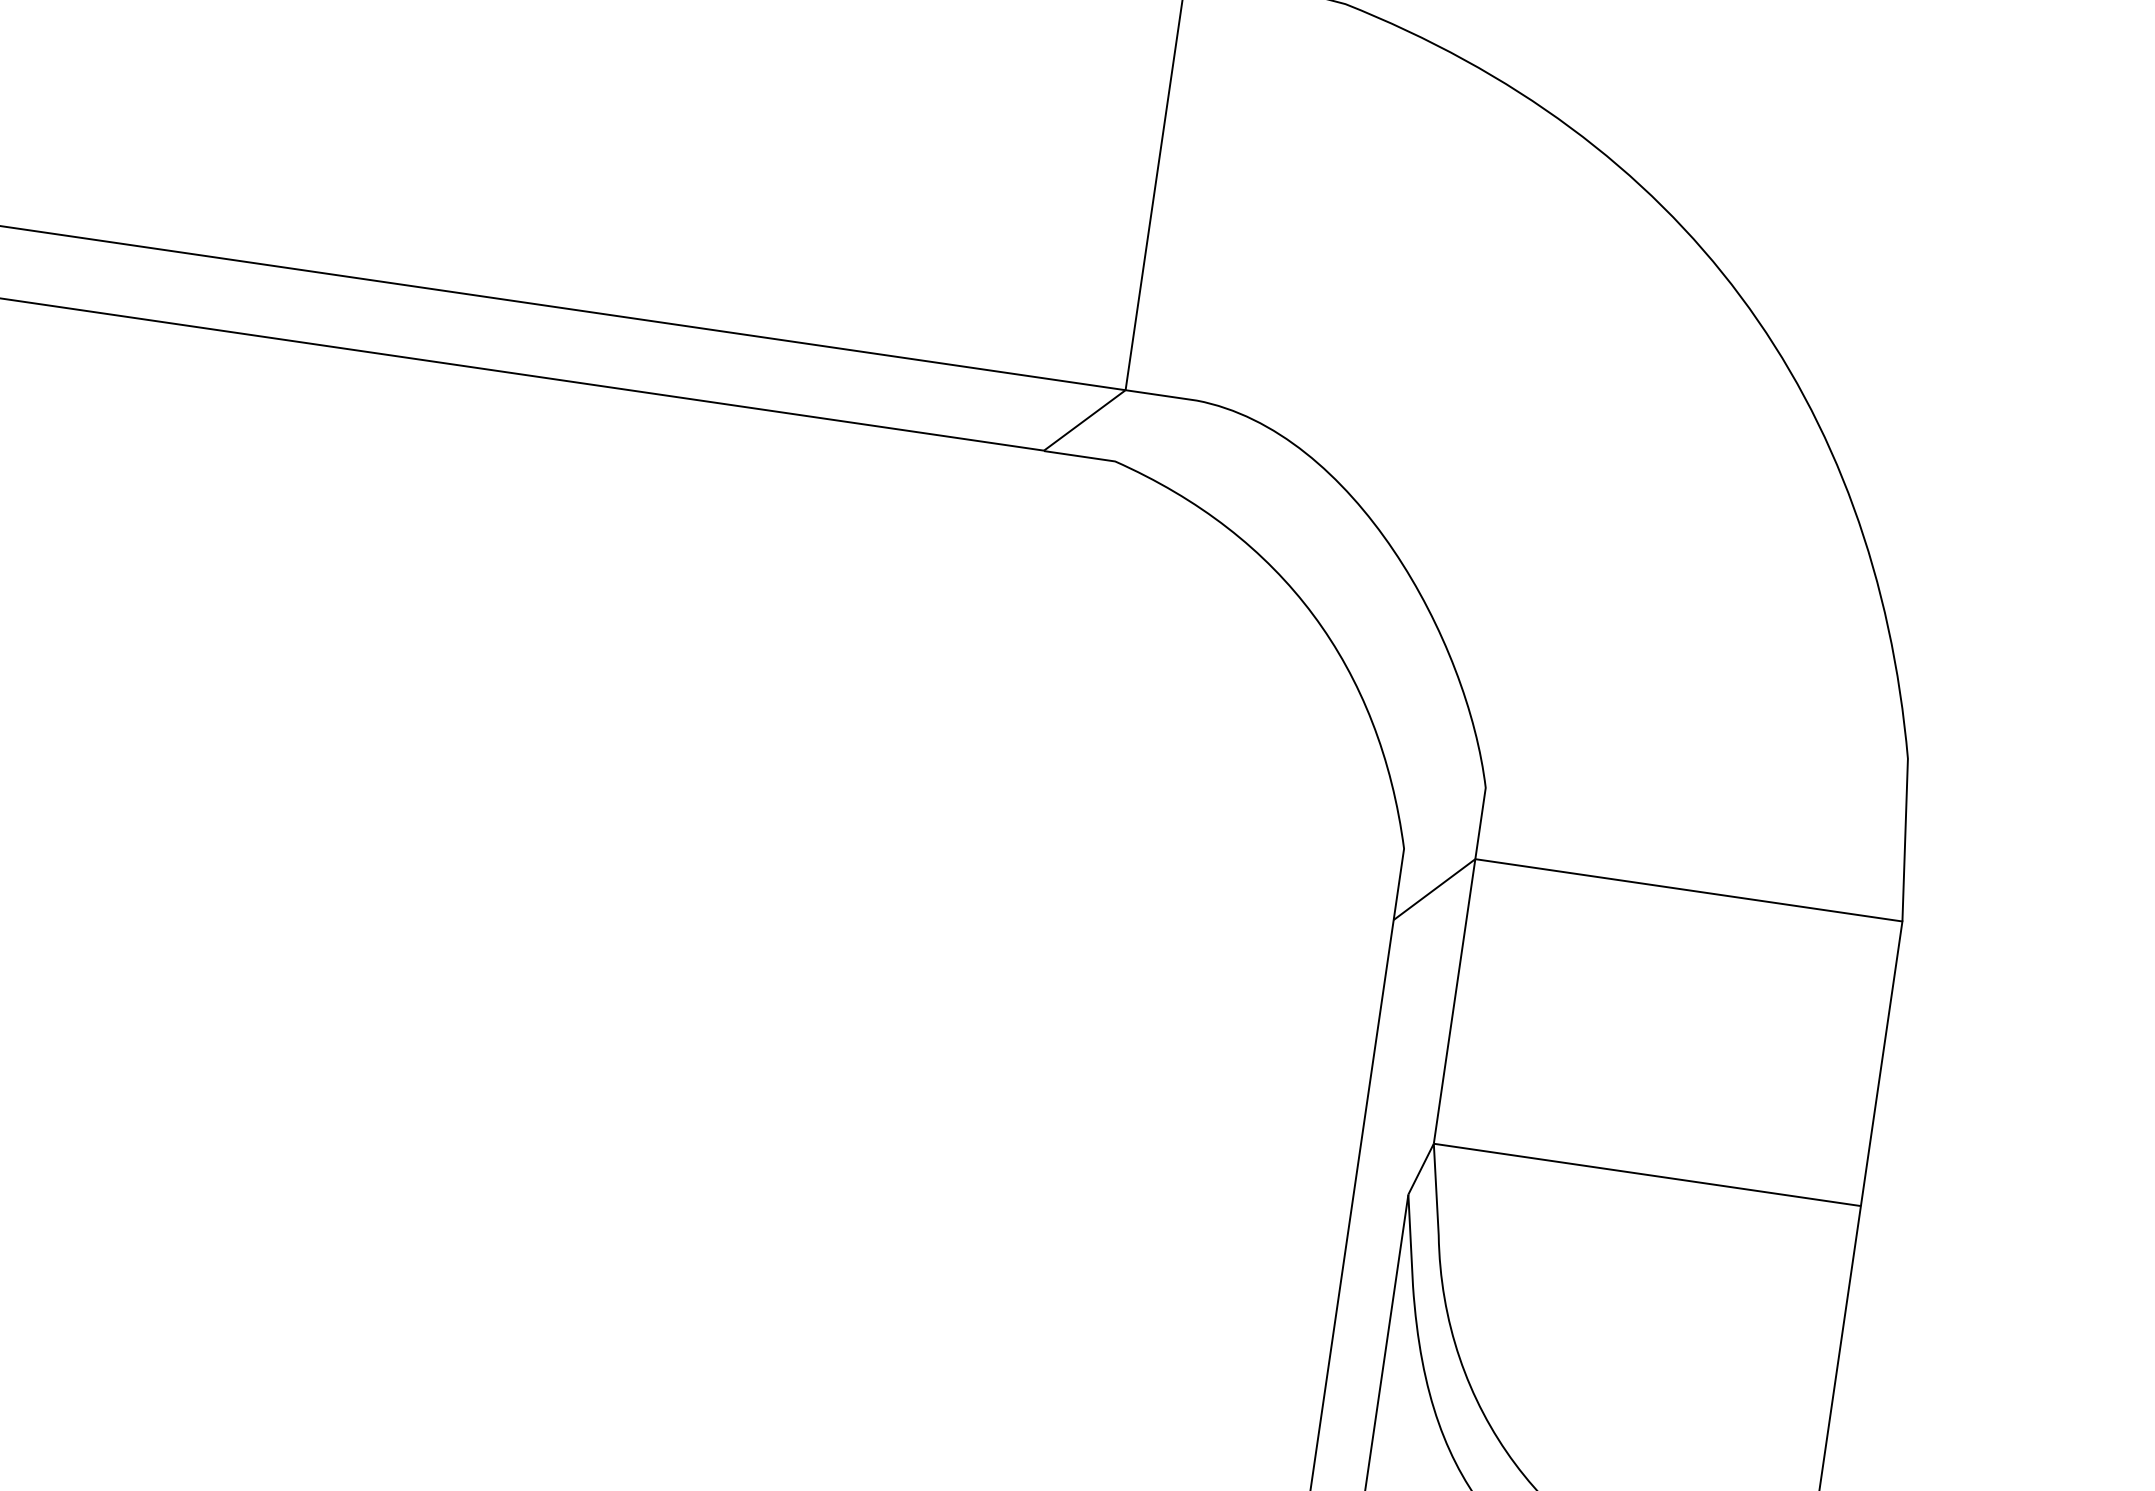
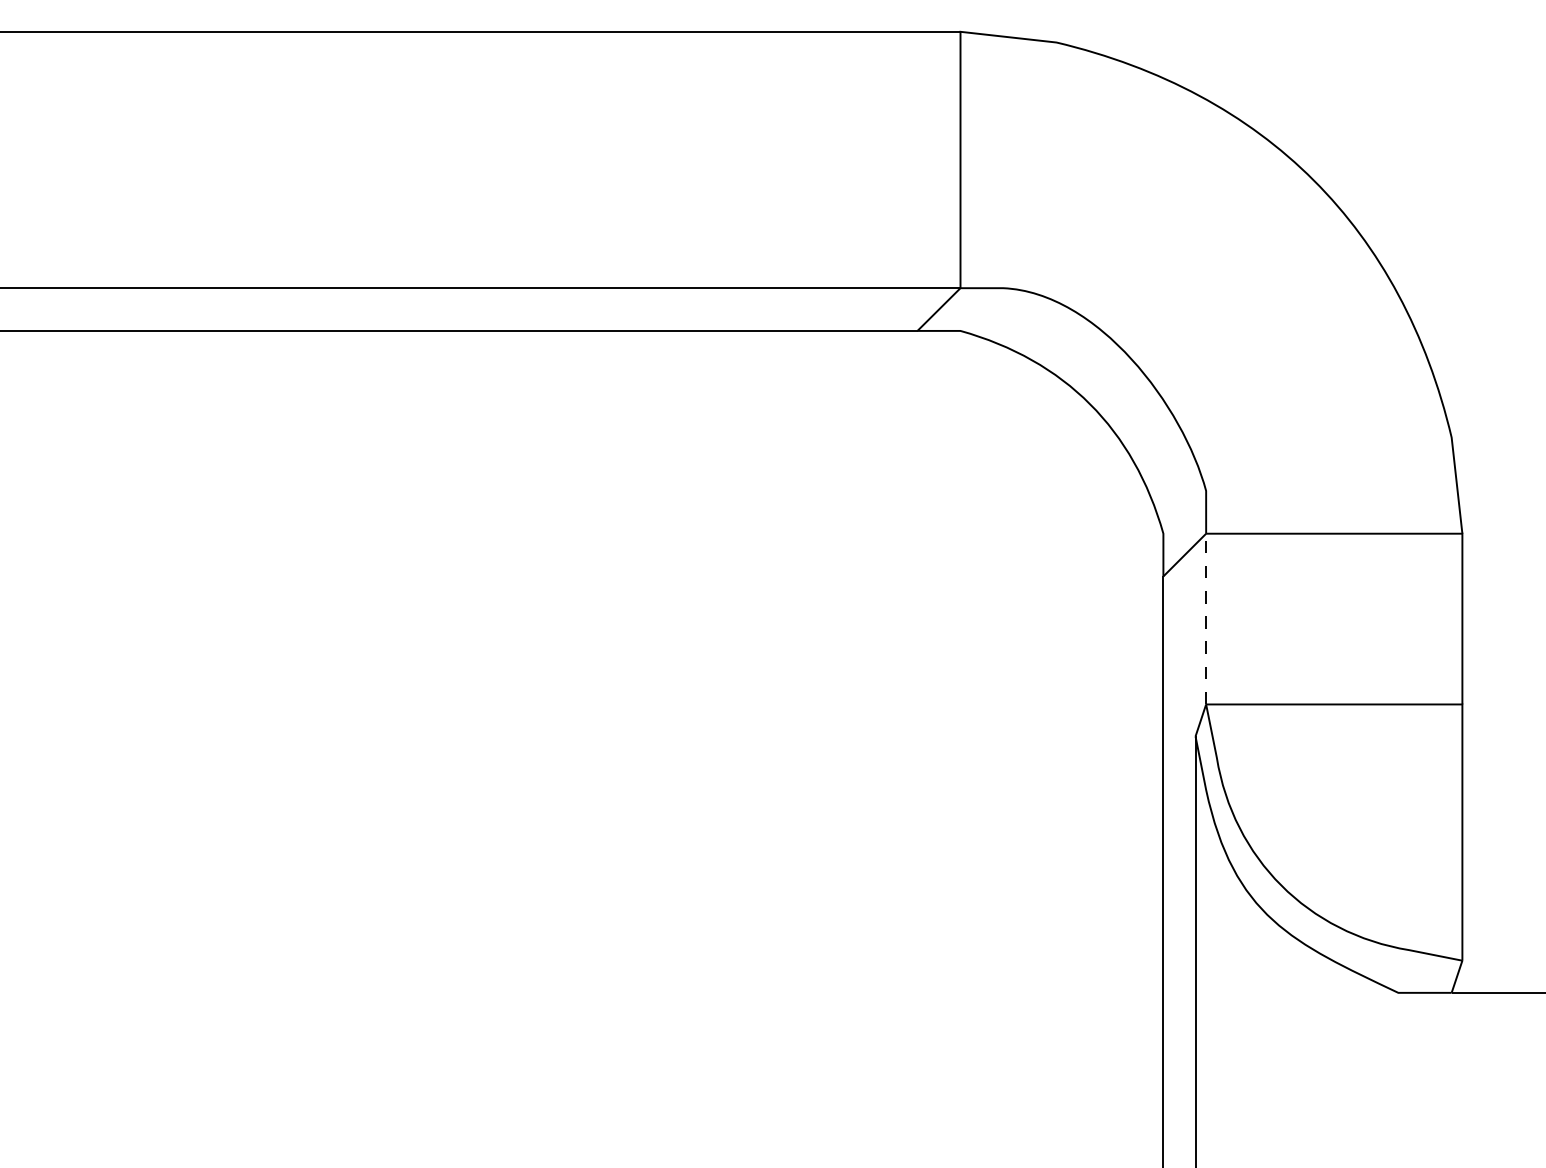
line: (1455, 1000) -> (1206, 618), solid -> dashed

